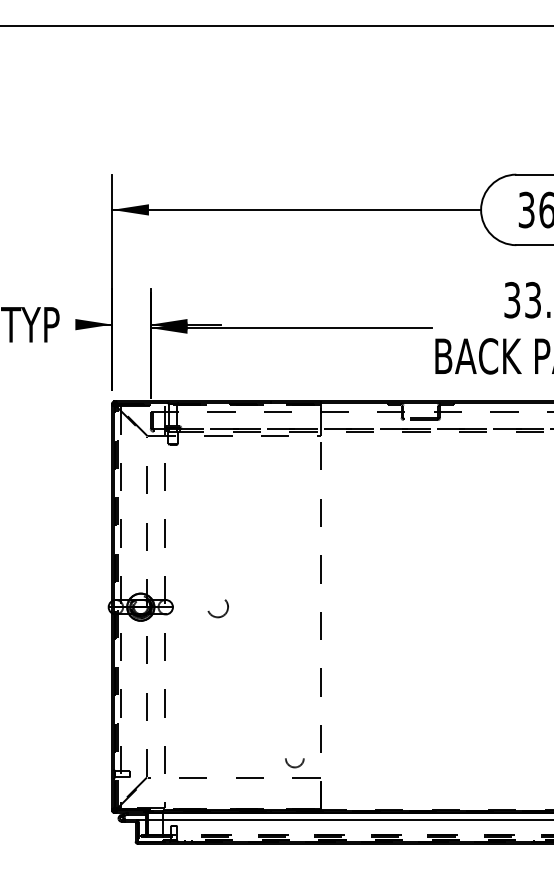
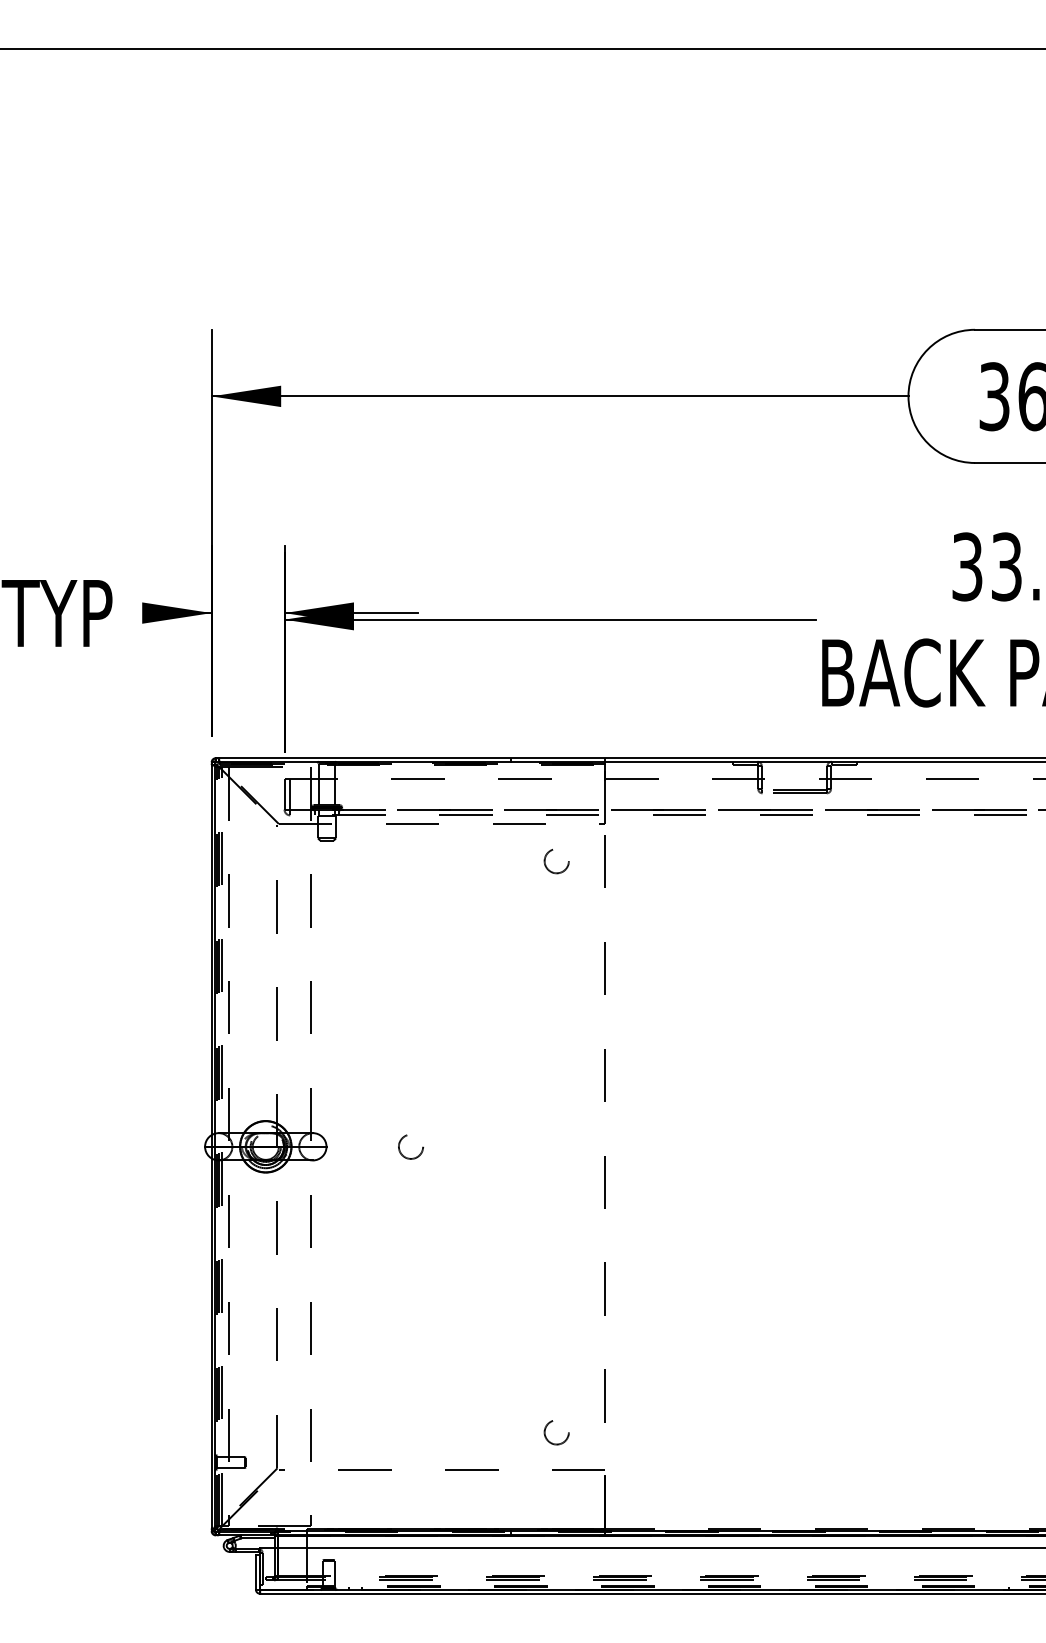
circle: (294, 456) -> (556, 862), added
circle: (217, 607) -> (410, 1147), size x0.62
circle: (294, 758) -> (556, 1432), size x0.71

